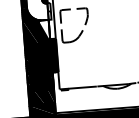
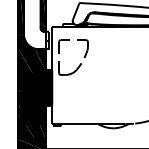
fill: (44, 30) -> (40, 60), added

